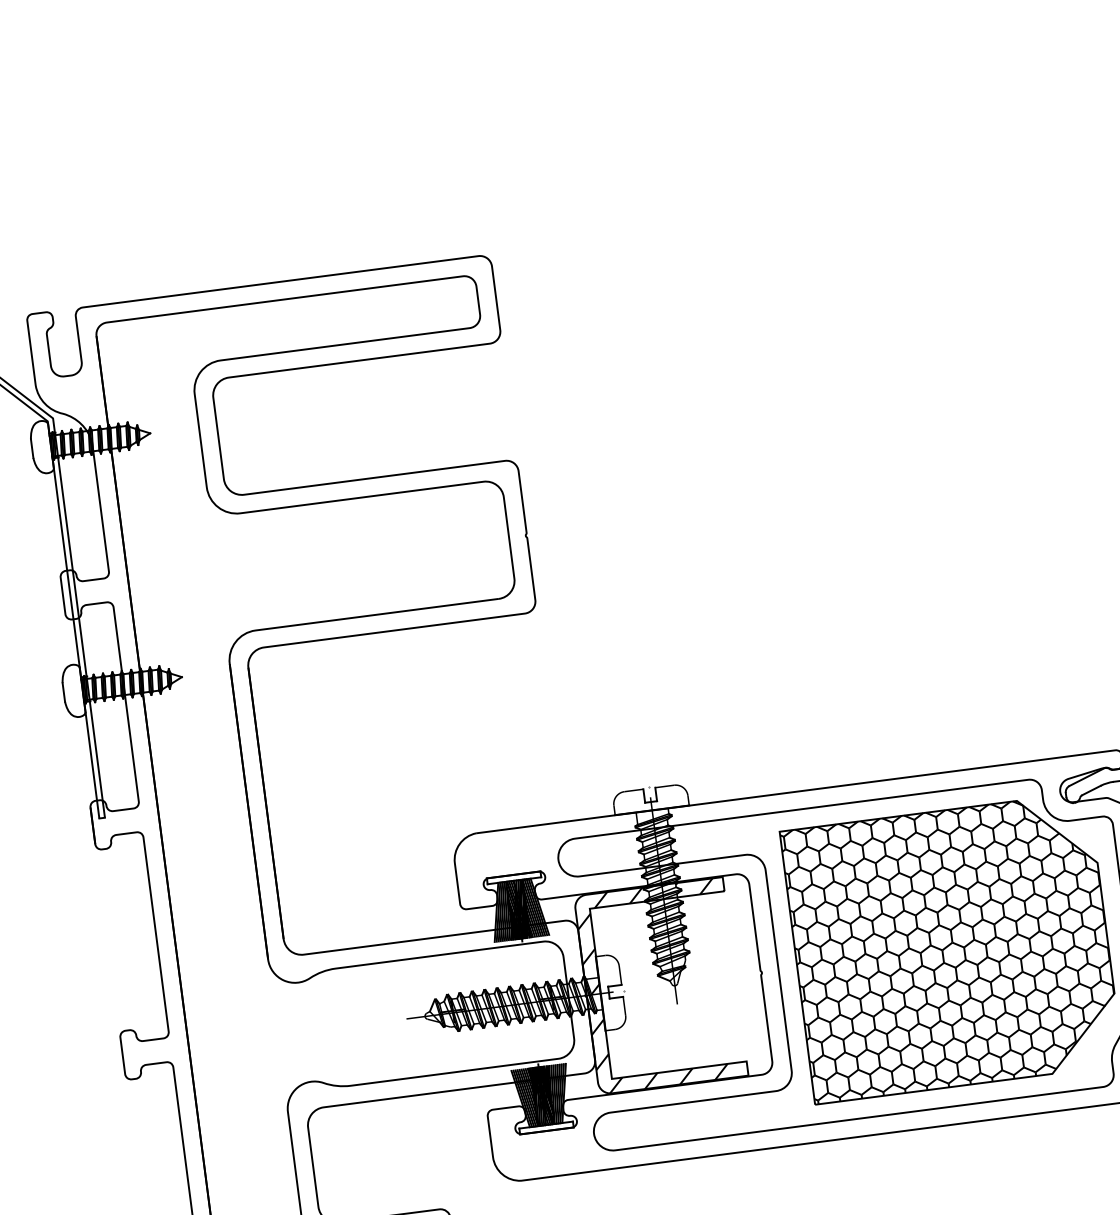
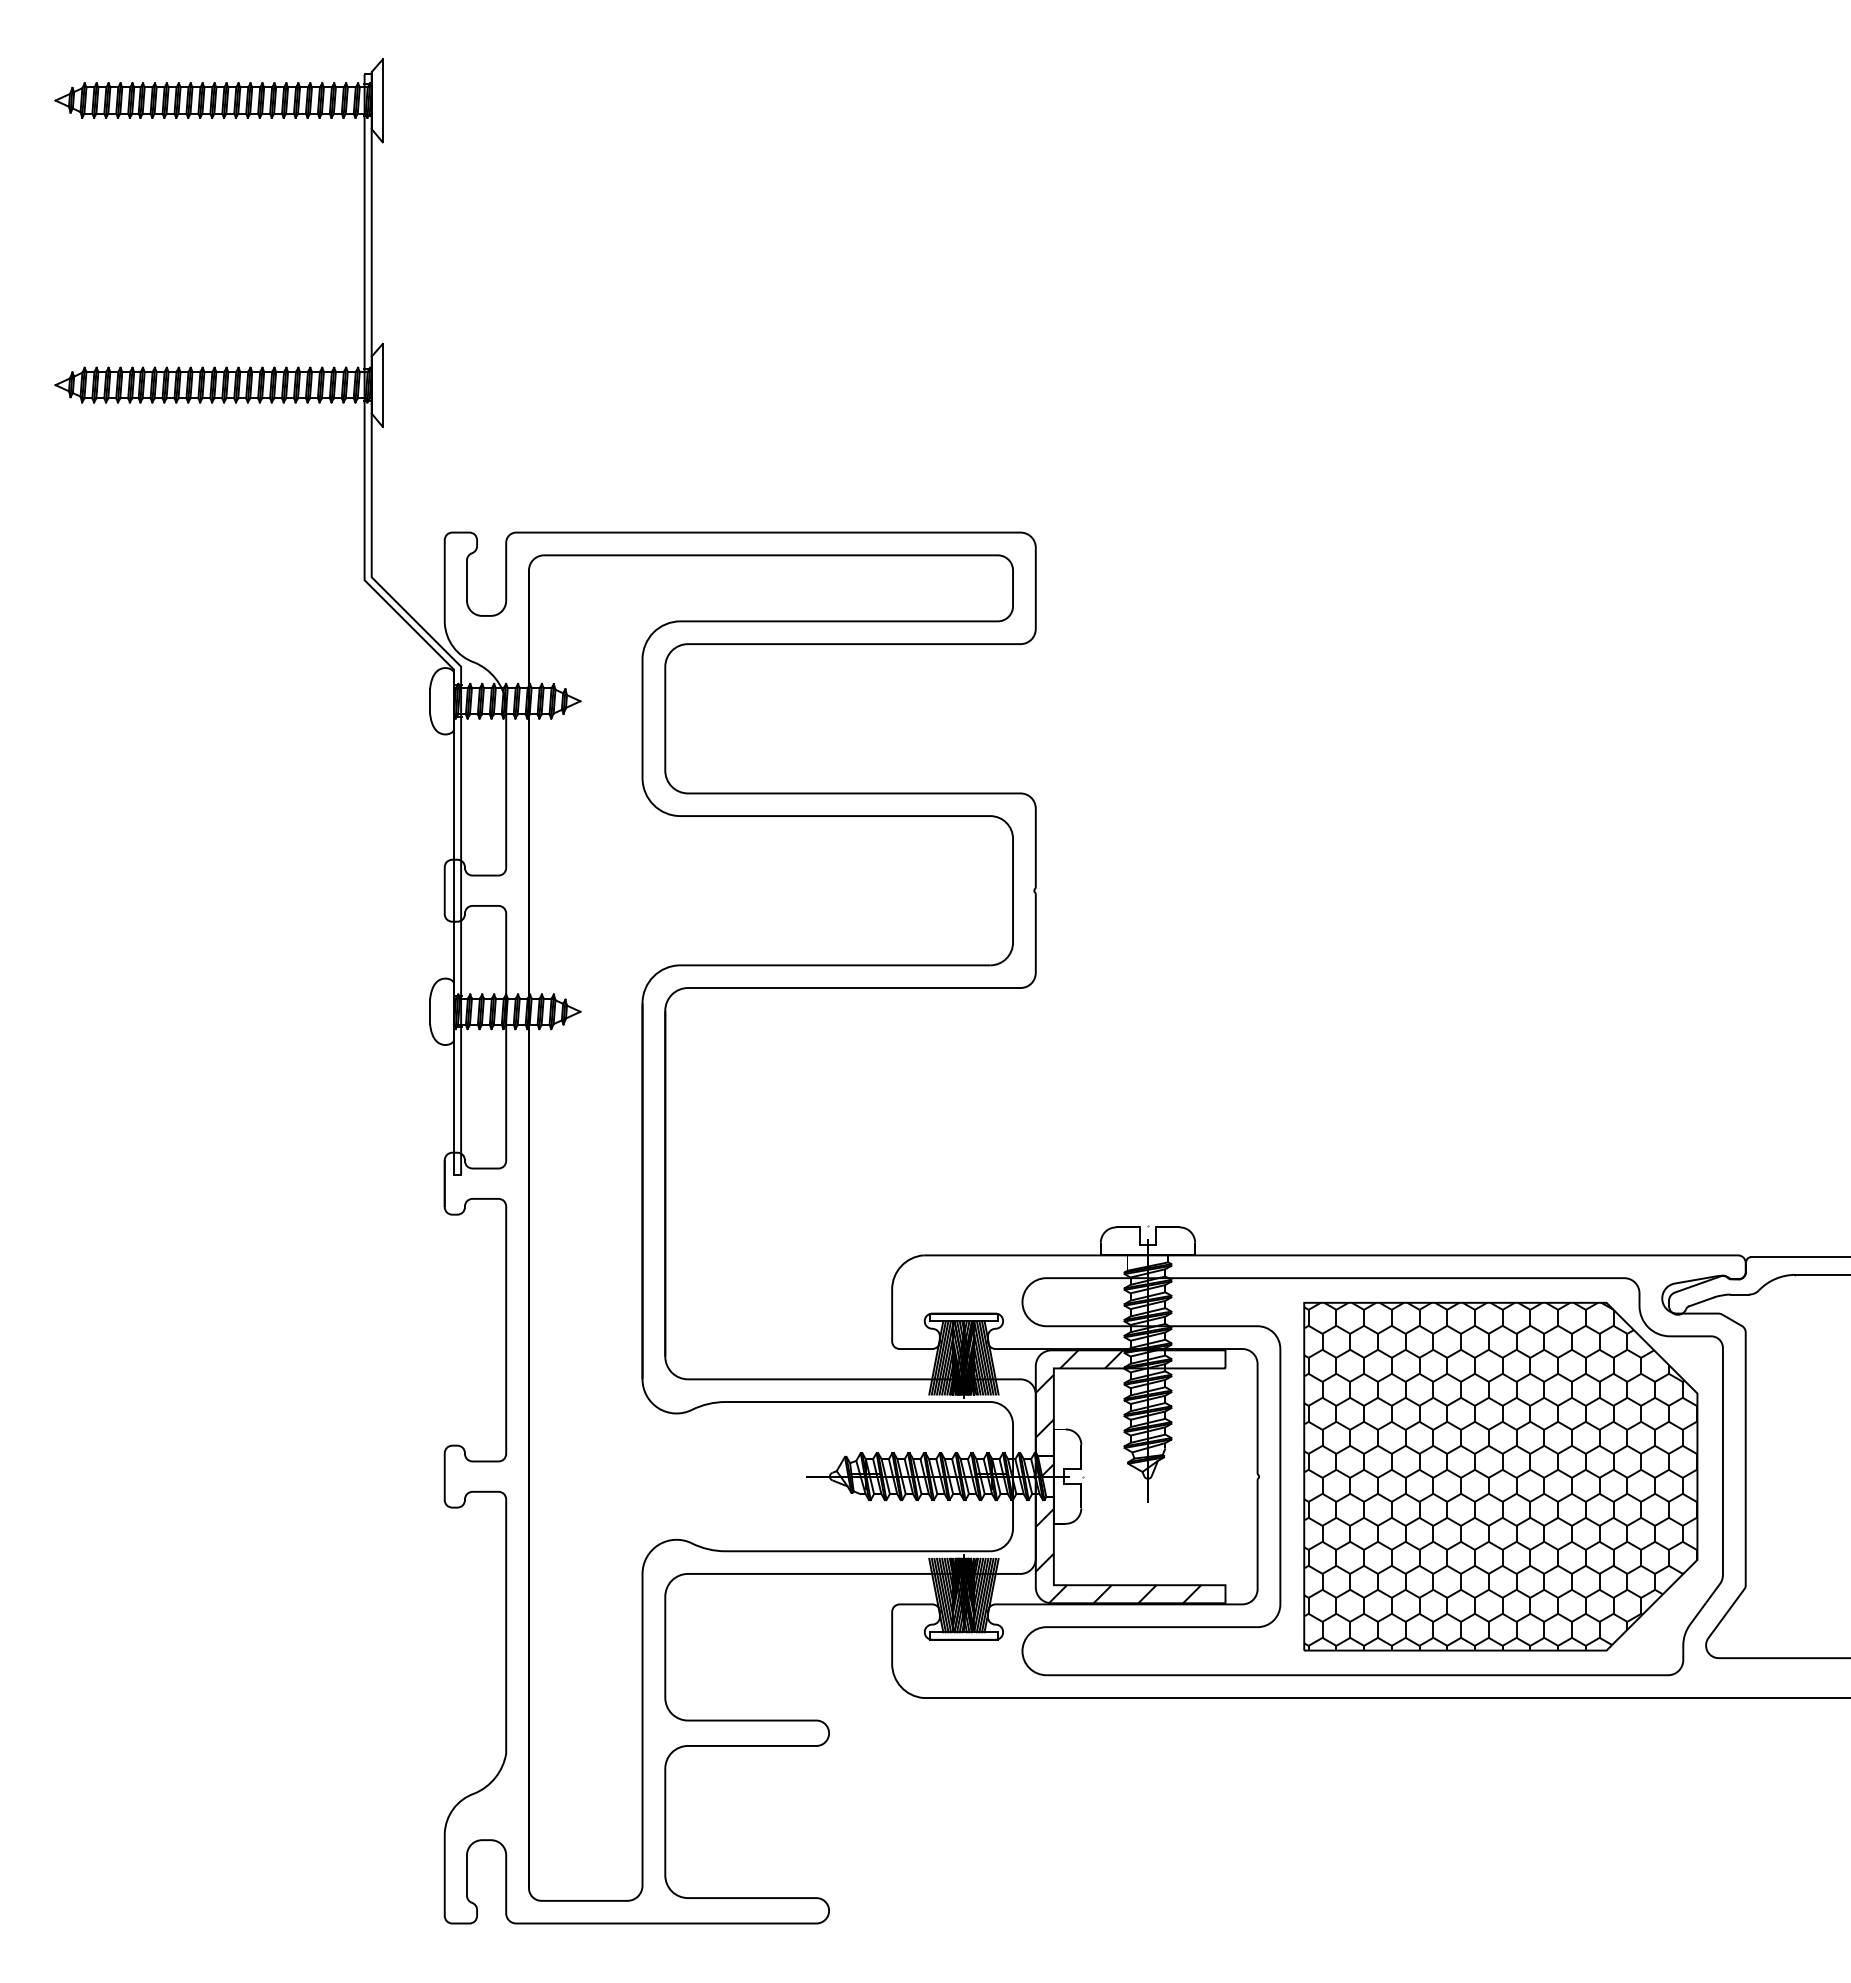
hatch: (694, 888) -> (1188, 1359), removed

